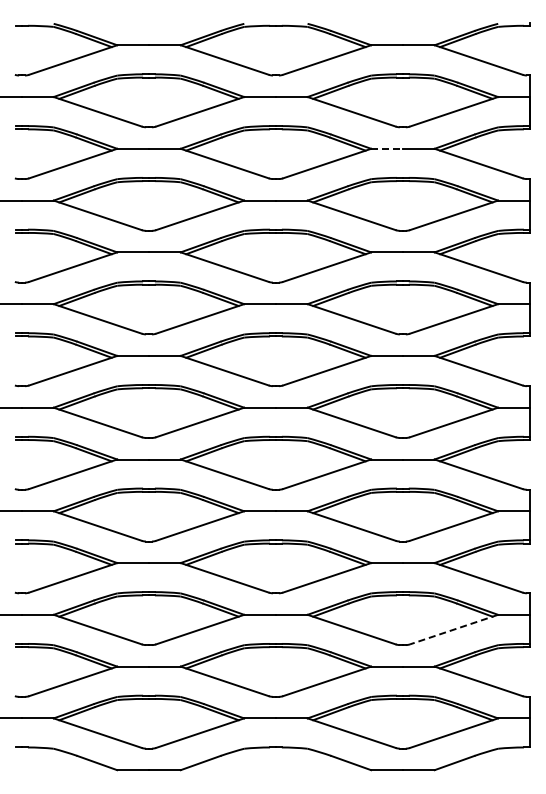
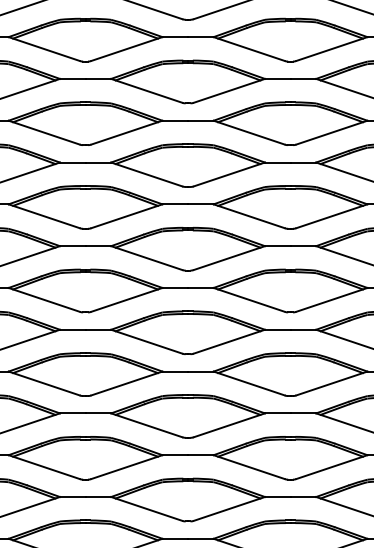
line: (387, 148) -> (278, 78), dashed -> solid
line: (453, 629) -> (331, 467), dashed -> solid

